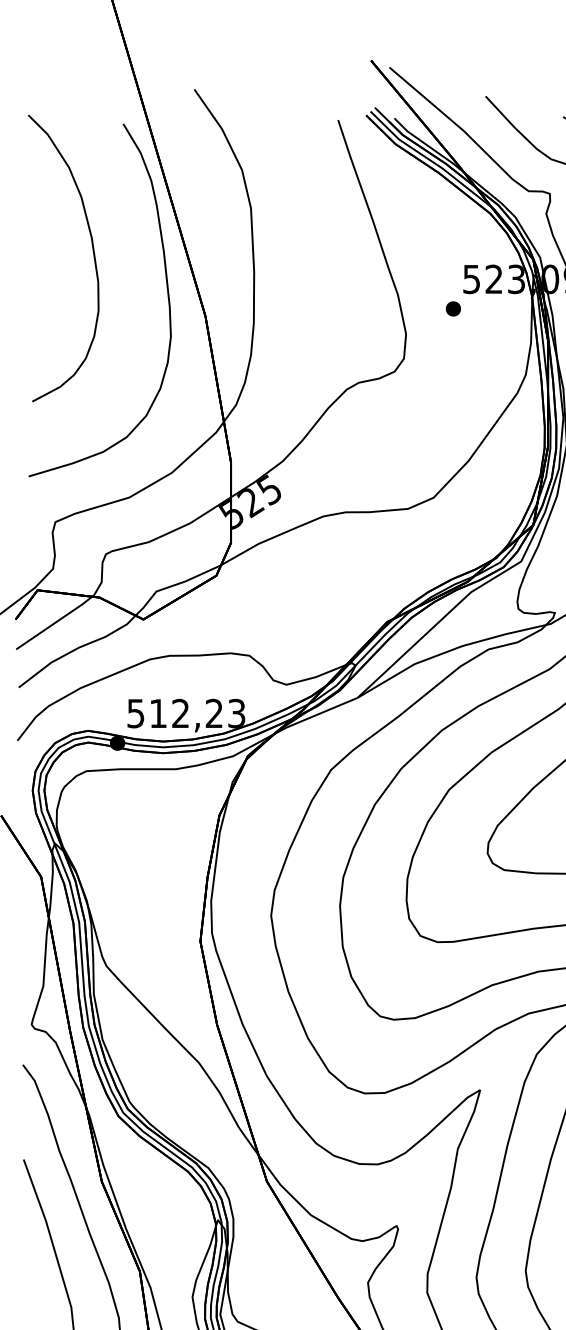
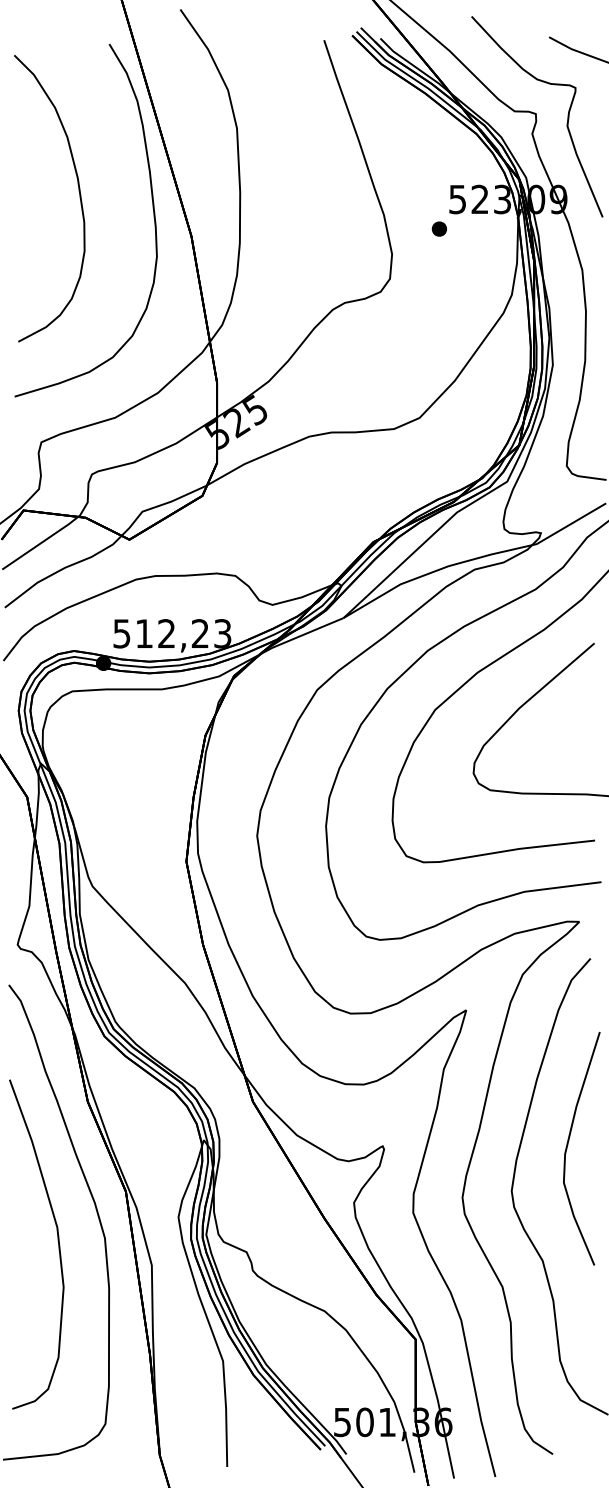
part: (92, 251) -> (78, 191), moved

